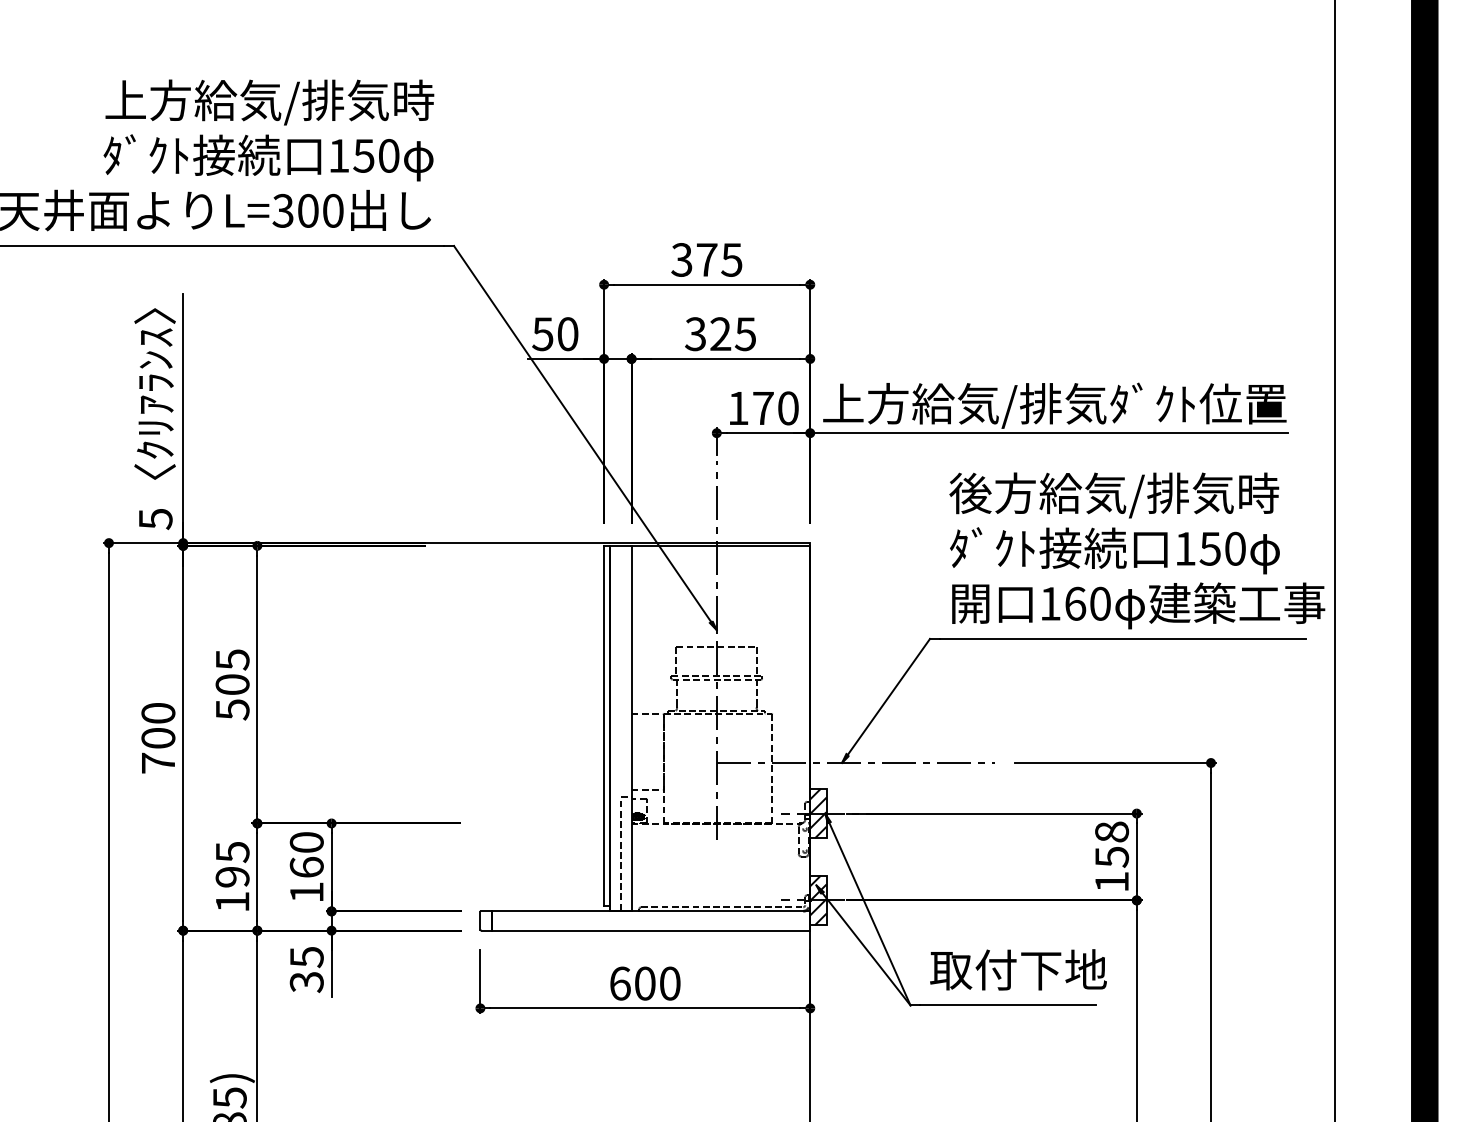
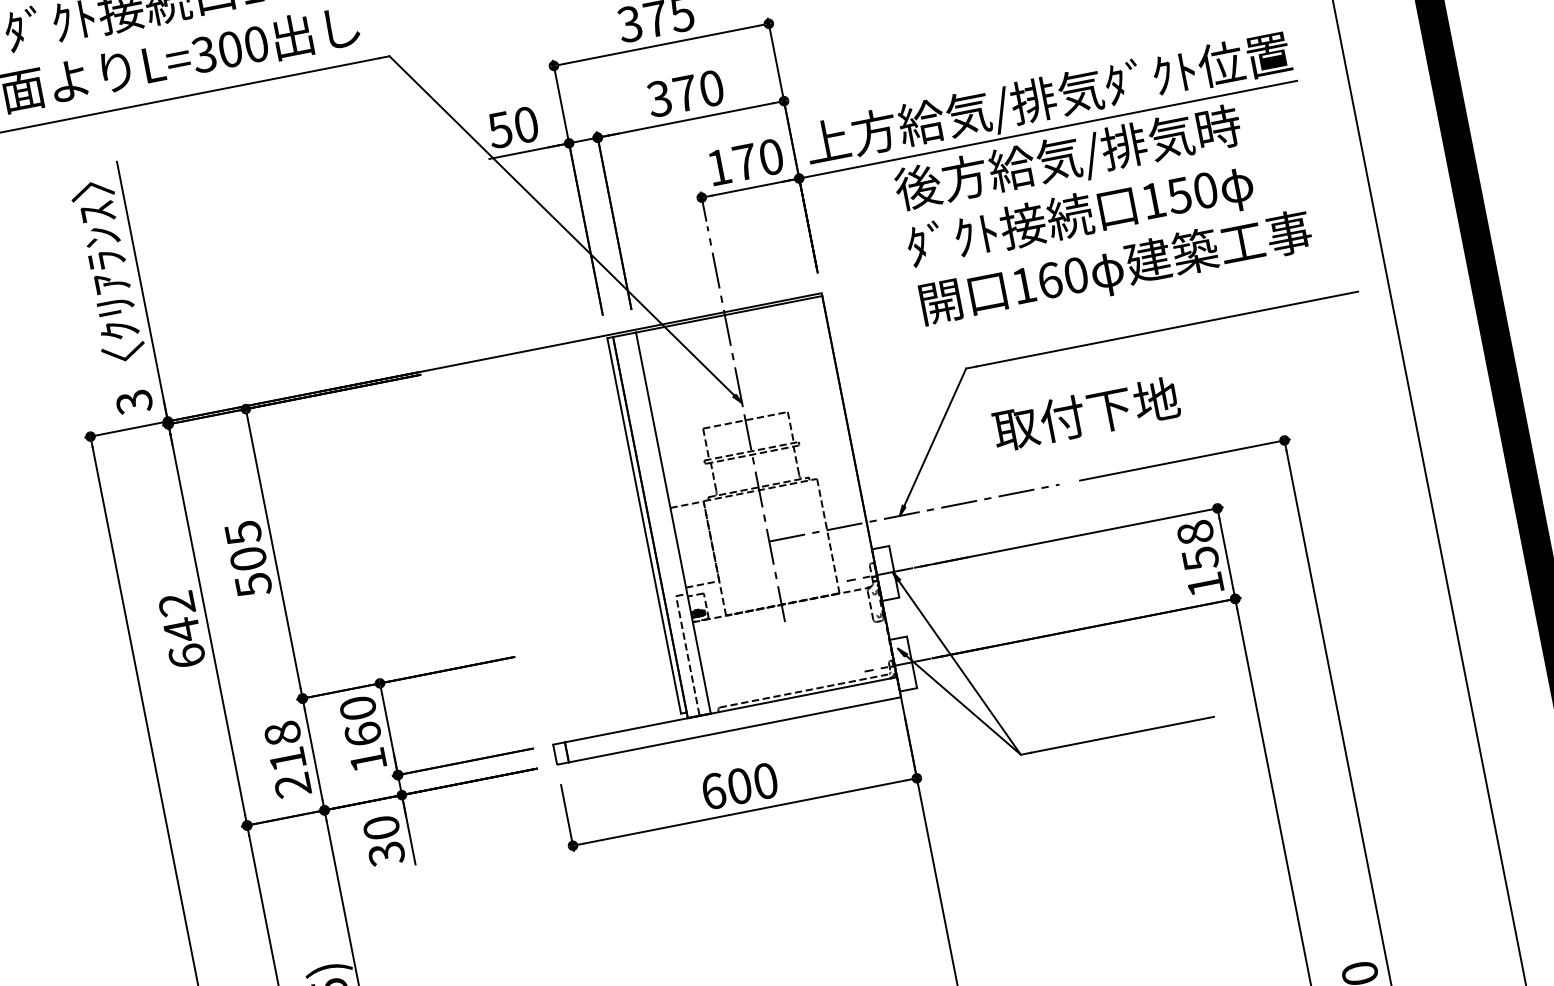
text: (733, 334) -> (699, 91), 325 -> 370
text: (155, 519) -> (134, 402), 5 -> 3
text: (1137, 550) -> (1103, 212), moved
text: (158, 738) -> (182, 630), 700 -> 642
hatch: (818, 813) -> (885, 573), removed
text: (232, 876) -> (287, 758), 195 -> 218
hatch: (818, 900) -> (903, 664), removed
text: (306, 957) -> (381, 828), 35 -> 30
text: (1018, 969) -> (1086, 413), moved

